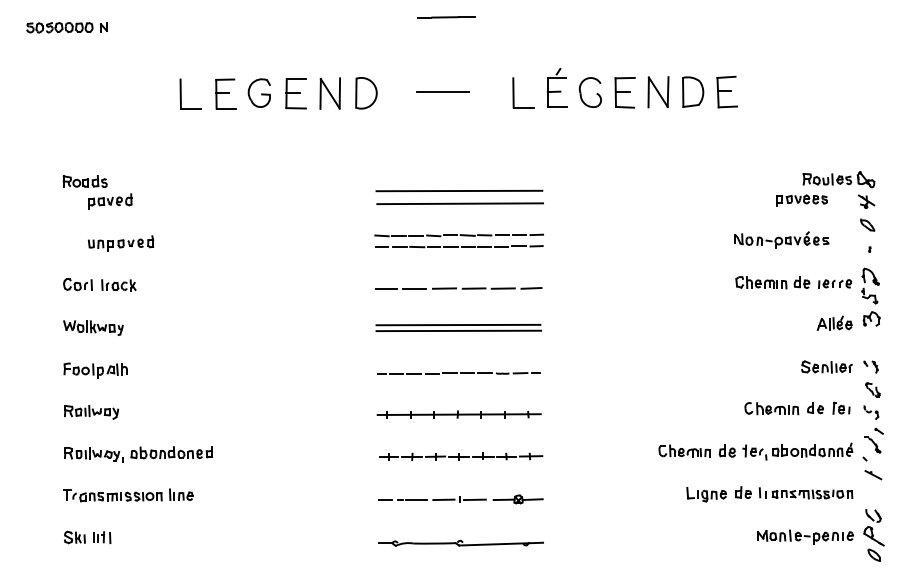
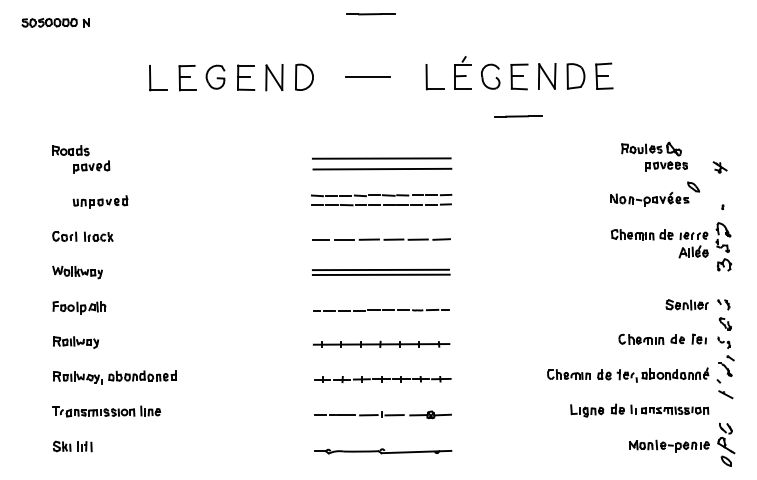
line: (623, 140) -> (518, 116), added
part: (838, 179) -> (651, 148), moved
part: (867, 224) -> (693, 186), moved
part: (834, 322) -> (693, 251), moved

